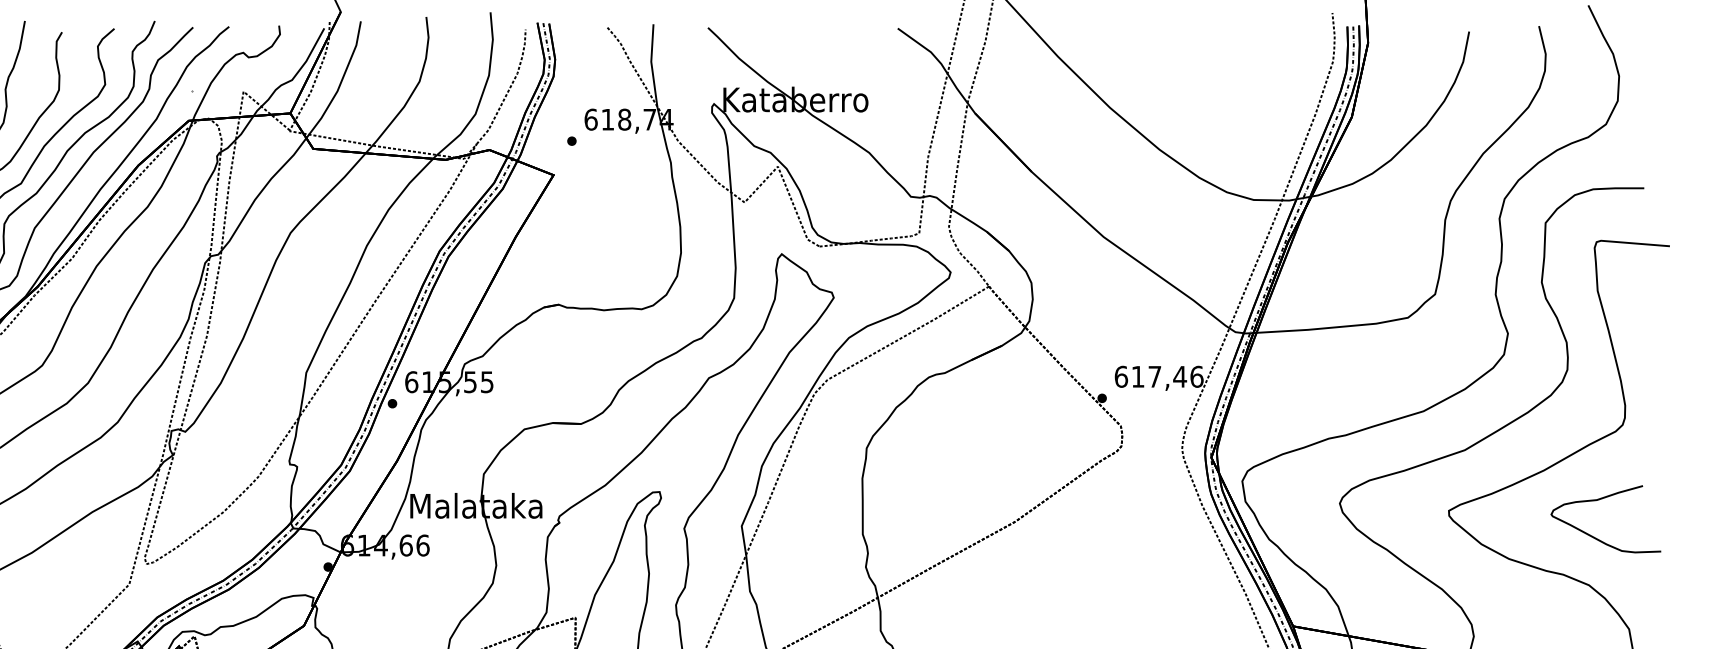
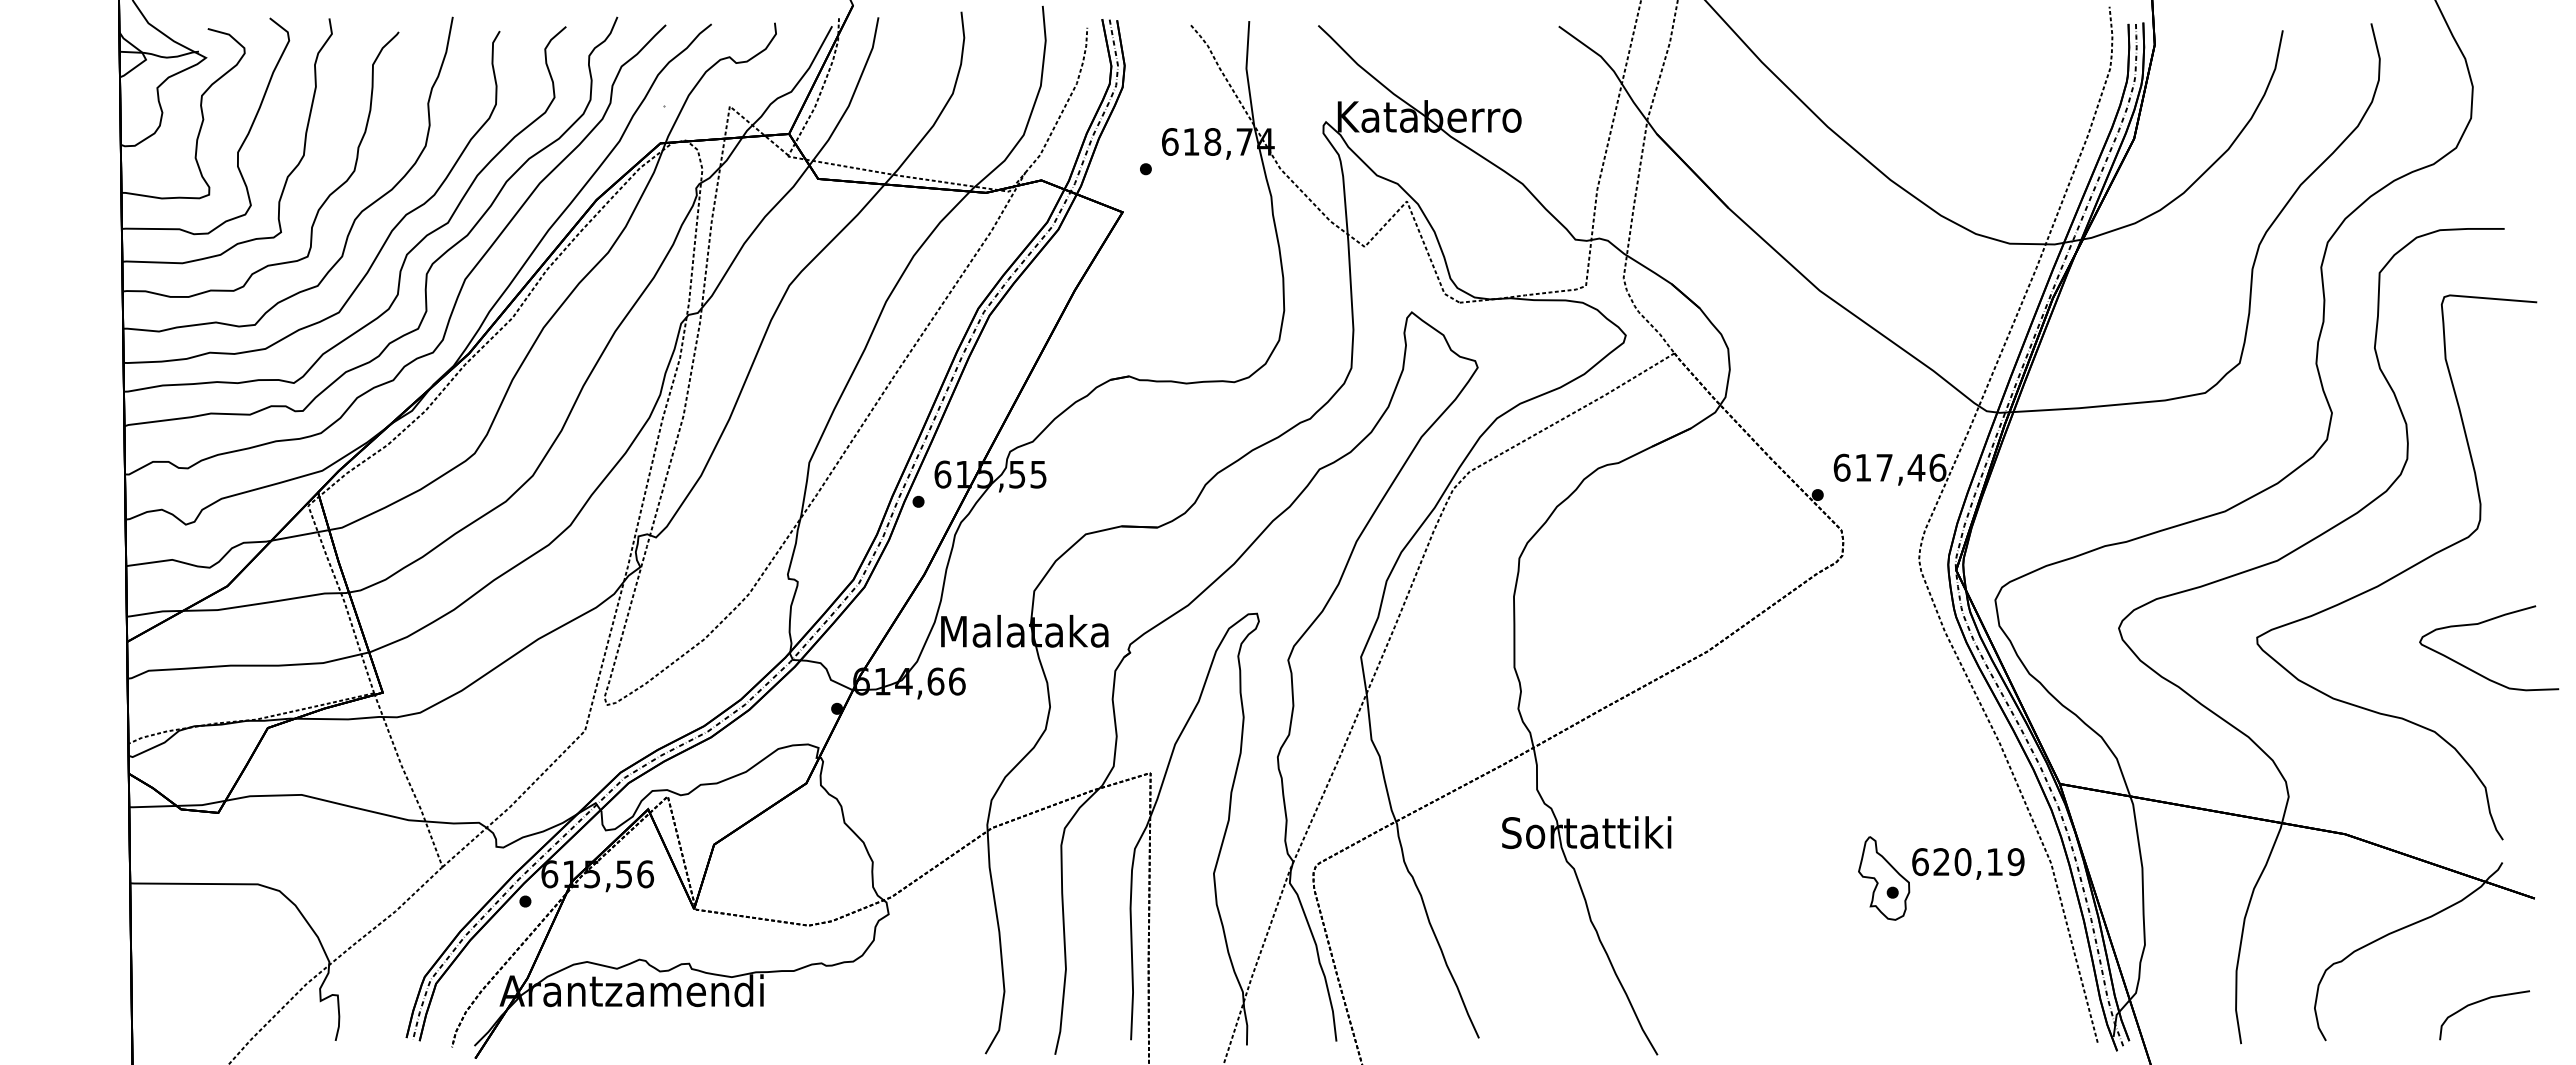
curve: (1600, 499) -> (2482, 623), moved

